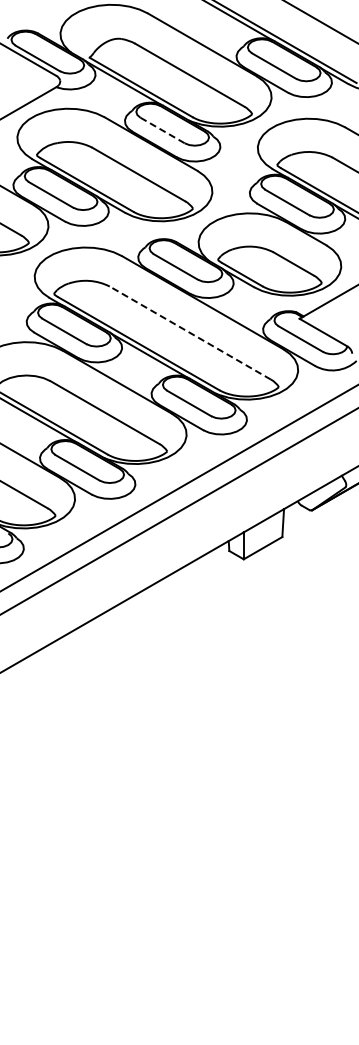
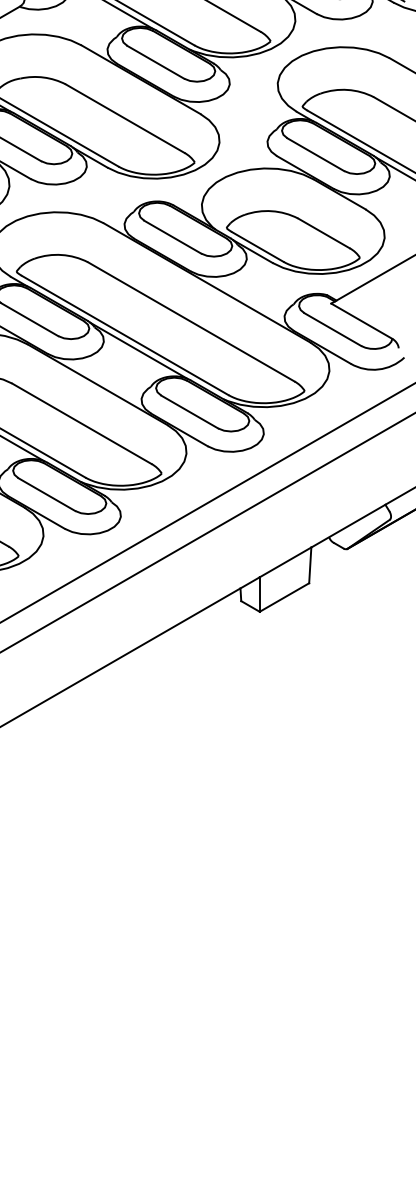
line: (162, 130) -> (155, 62), dashed -> solid
line: (189, 332) -> (190, 321), dashed -> solid

